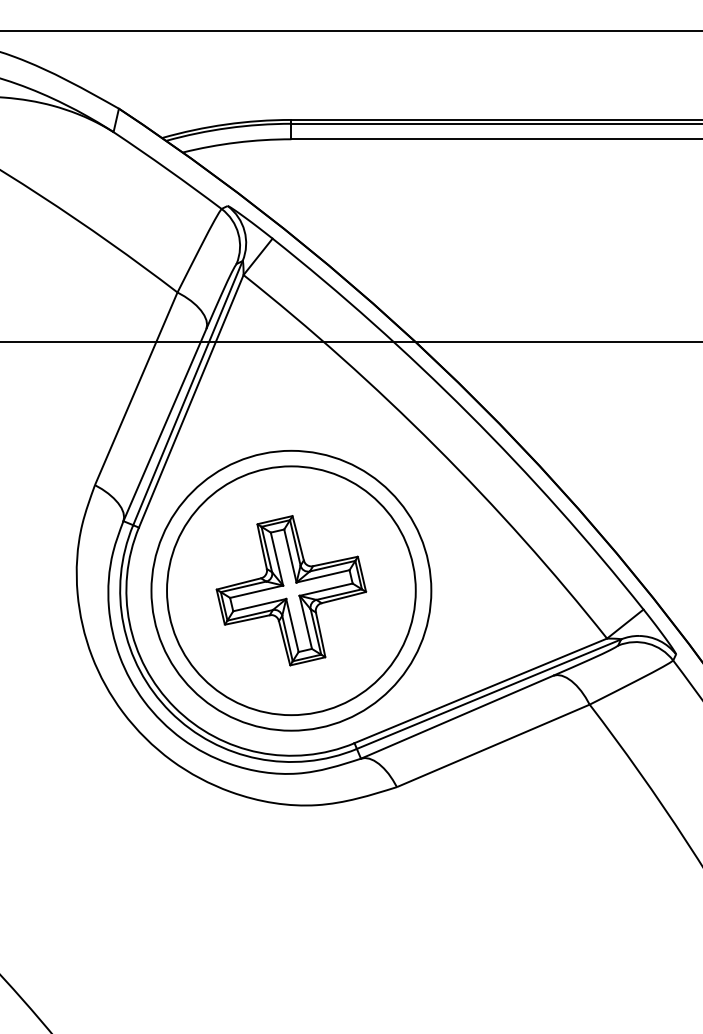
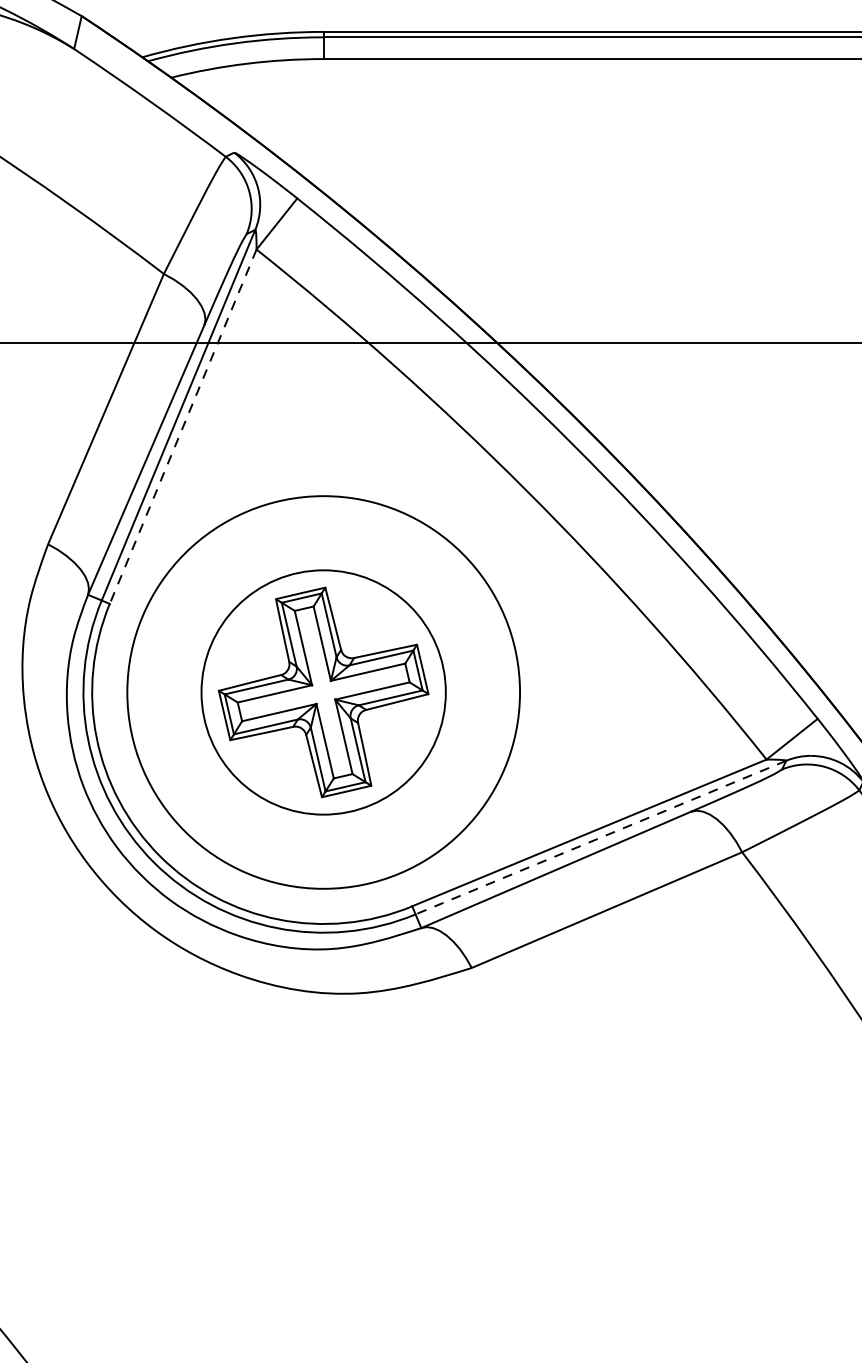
line: (191, 401) -> (183, 426), solid -> dashed
circle: (291, 590) -> (323, 692), size x0.7
line: (489, 694) -> (601, 838), solid -> dashed

